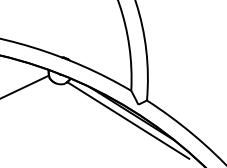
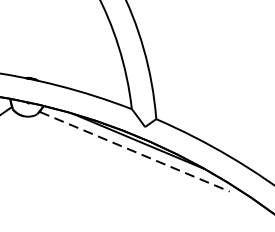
line: (128, 120) -> (134, 151), solid -> dashed

